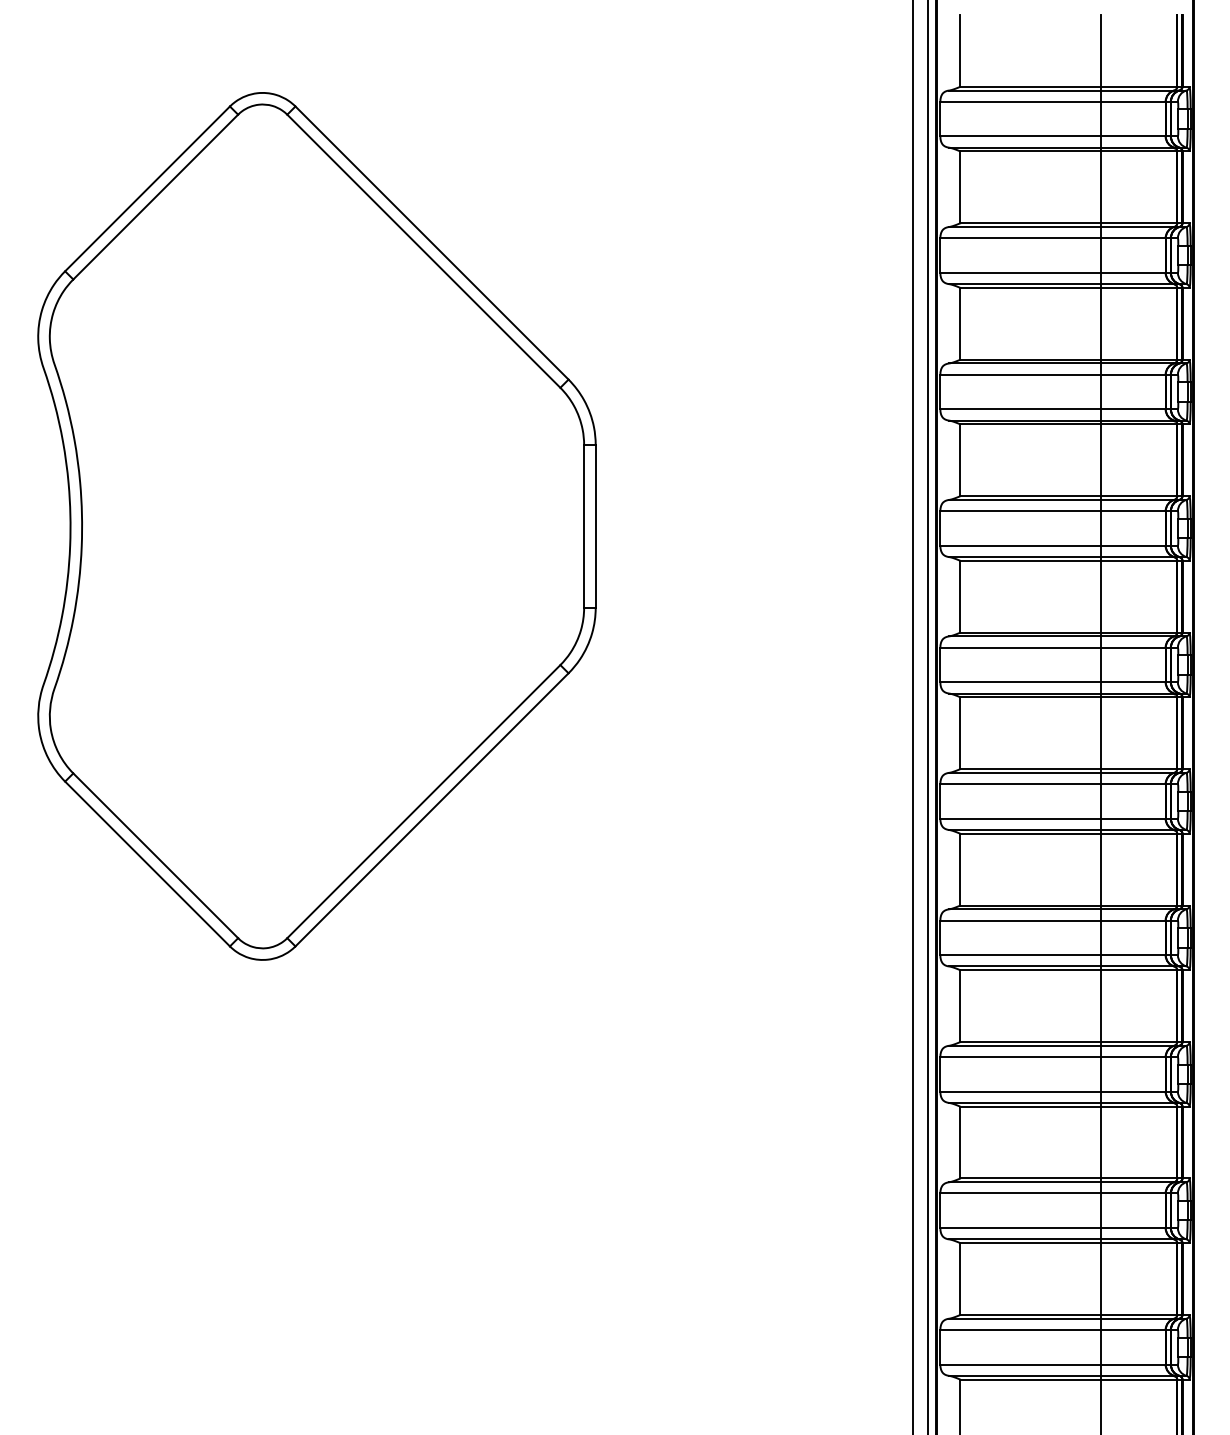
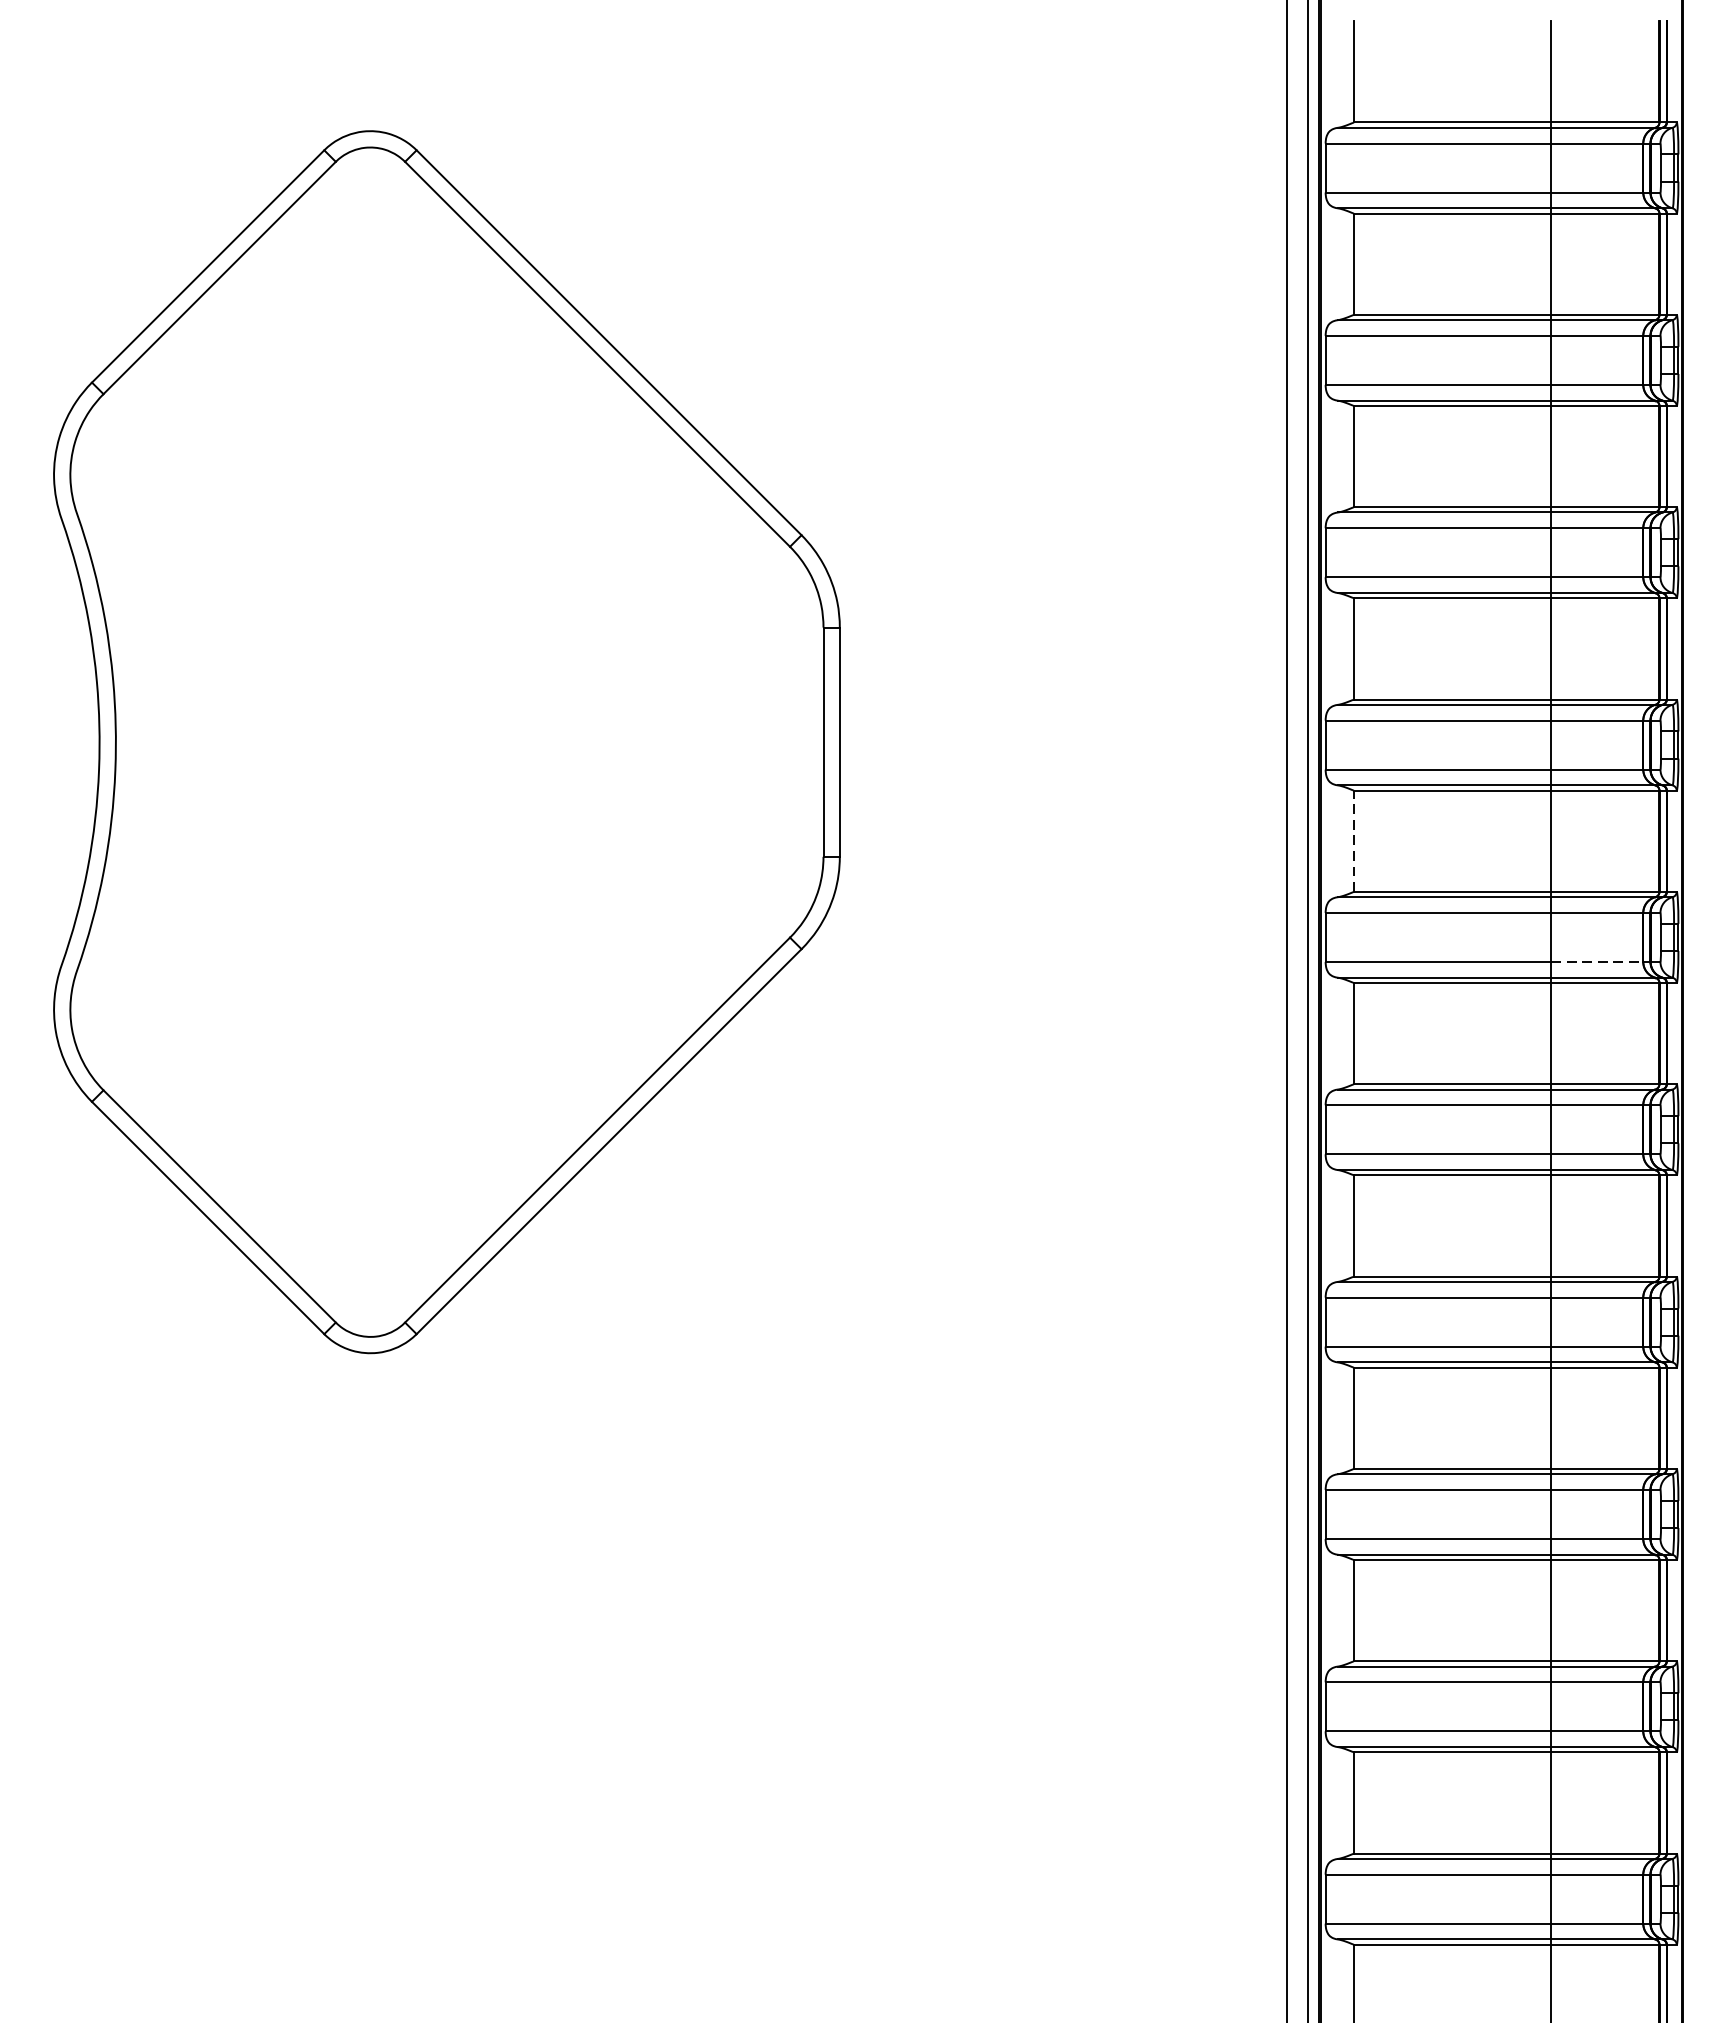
line: (960, 596) -> (1353, 840), solid -> dashed
line: (1133, 682) -> (1597, 962), solid -> dashed

